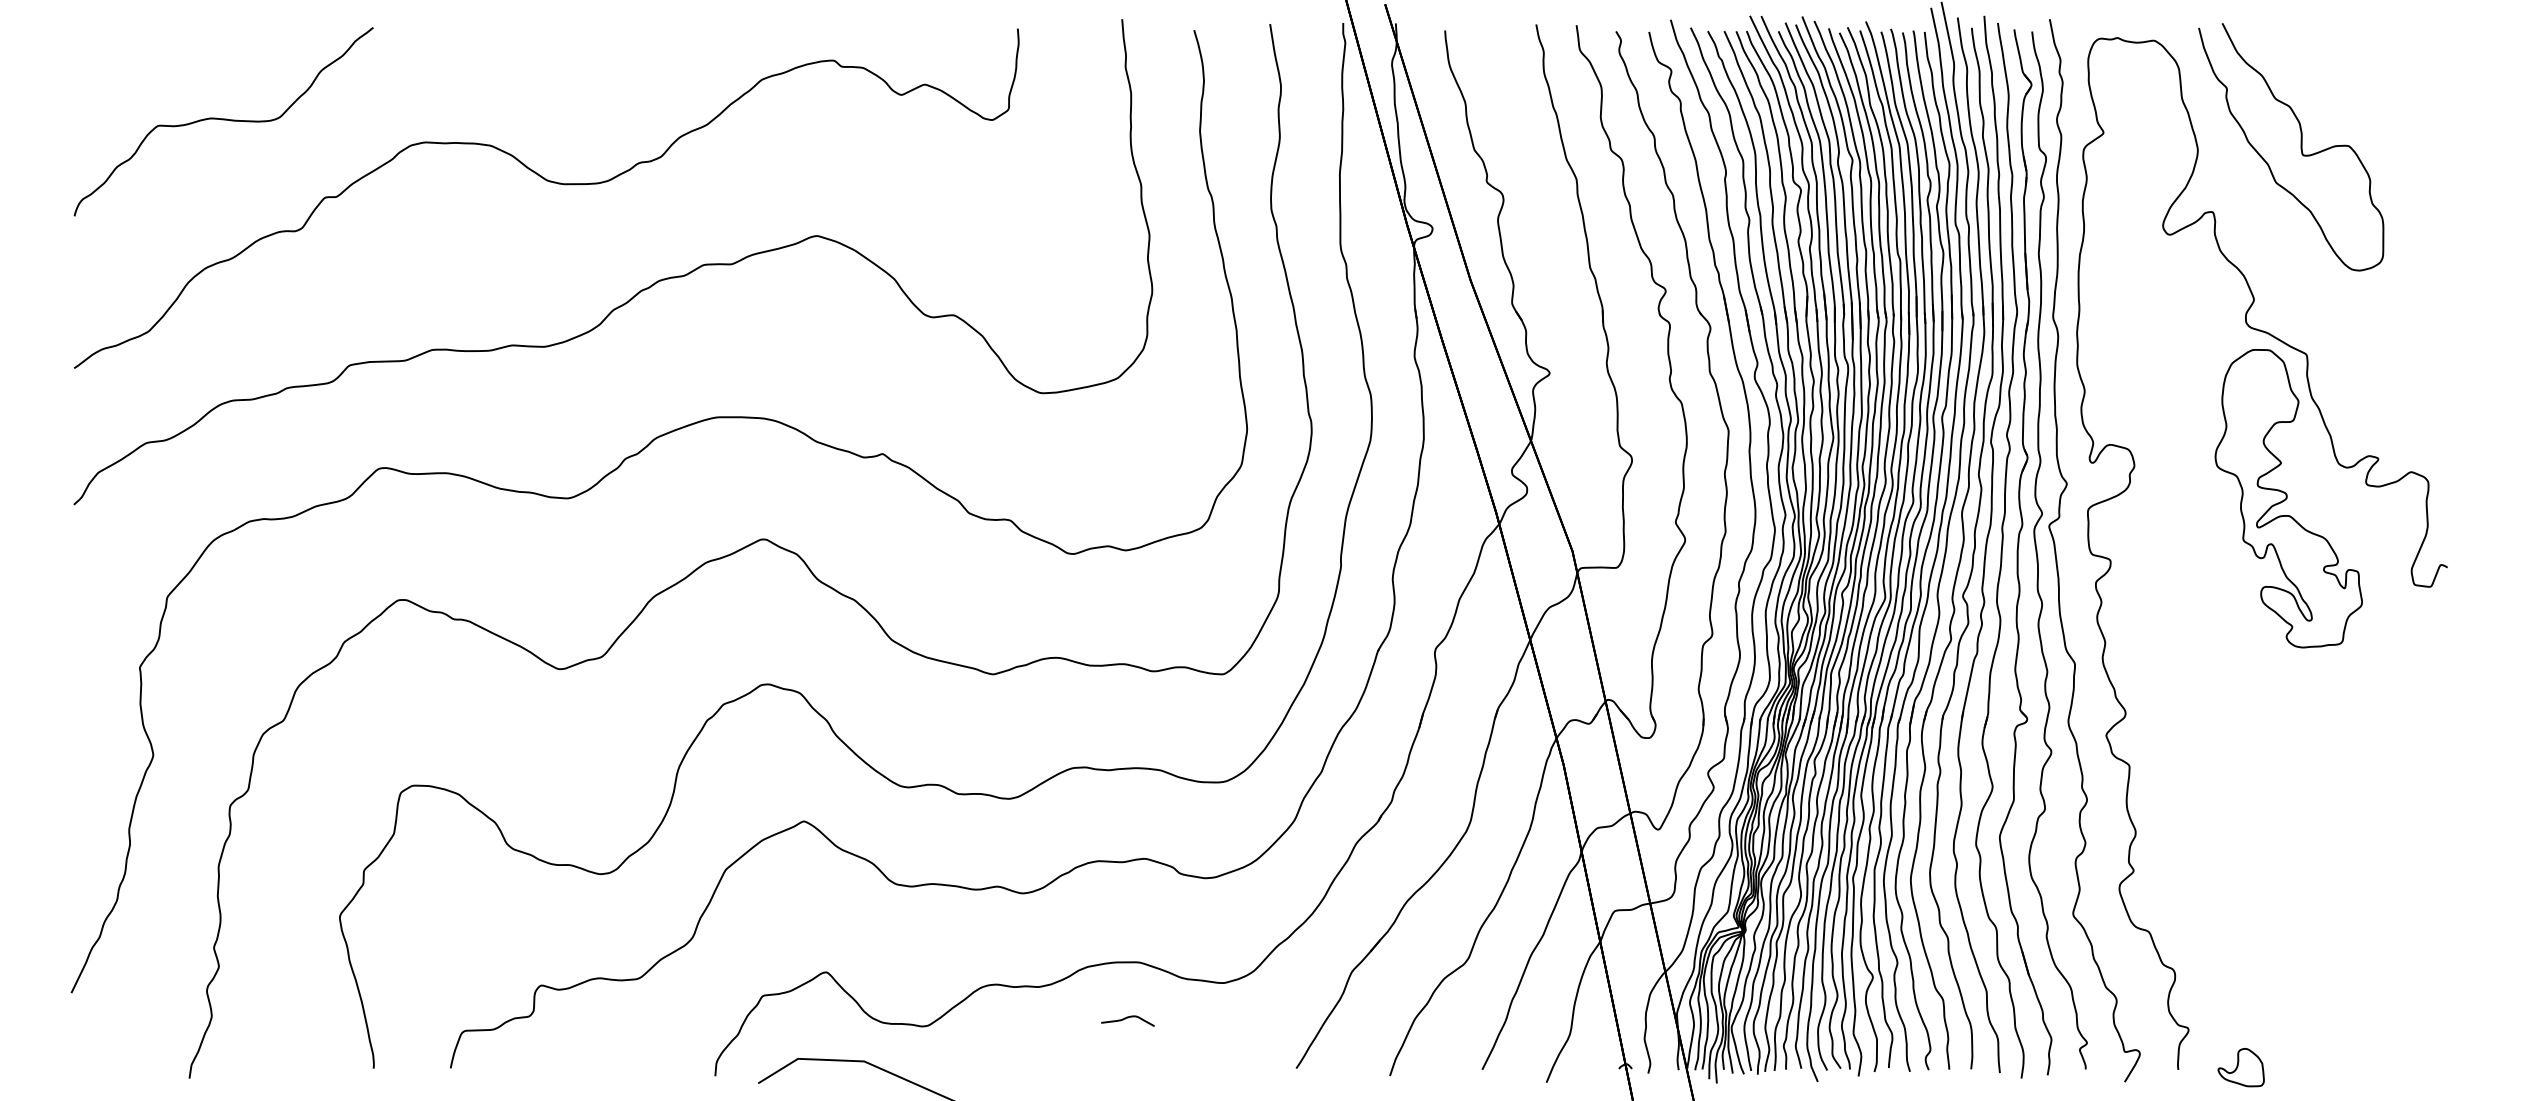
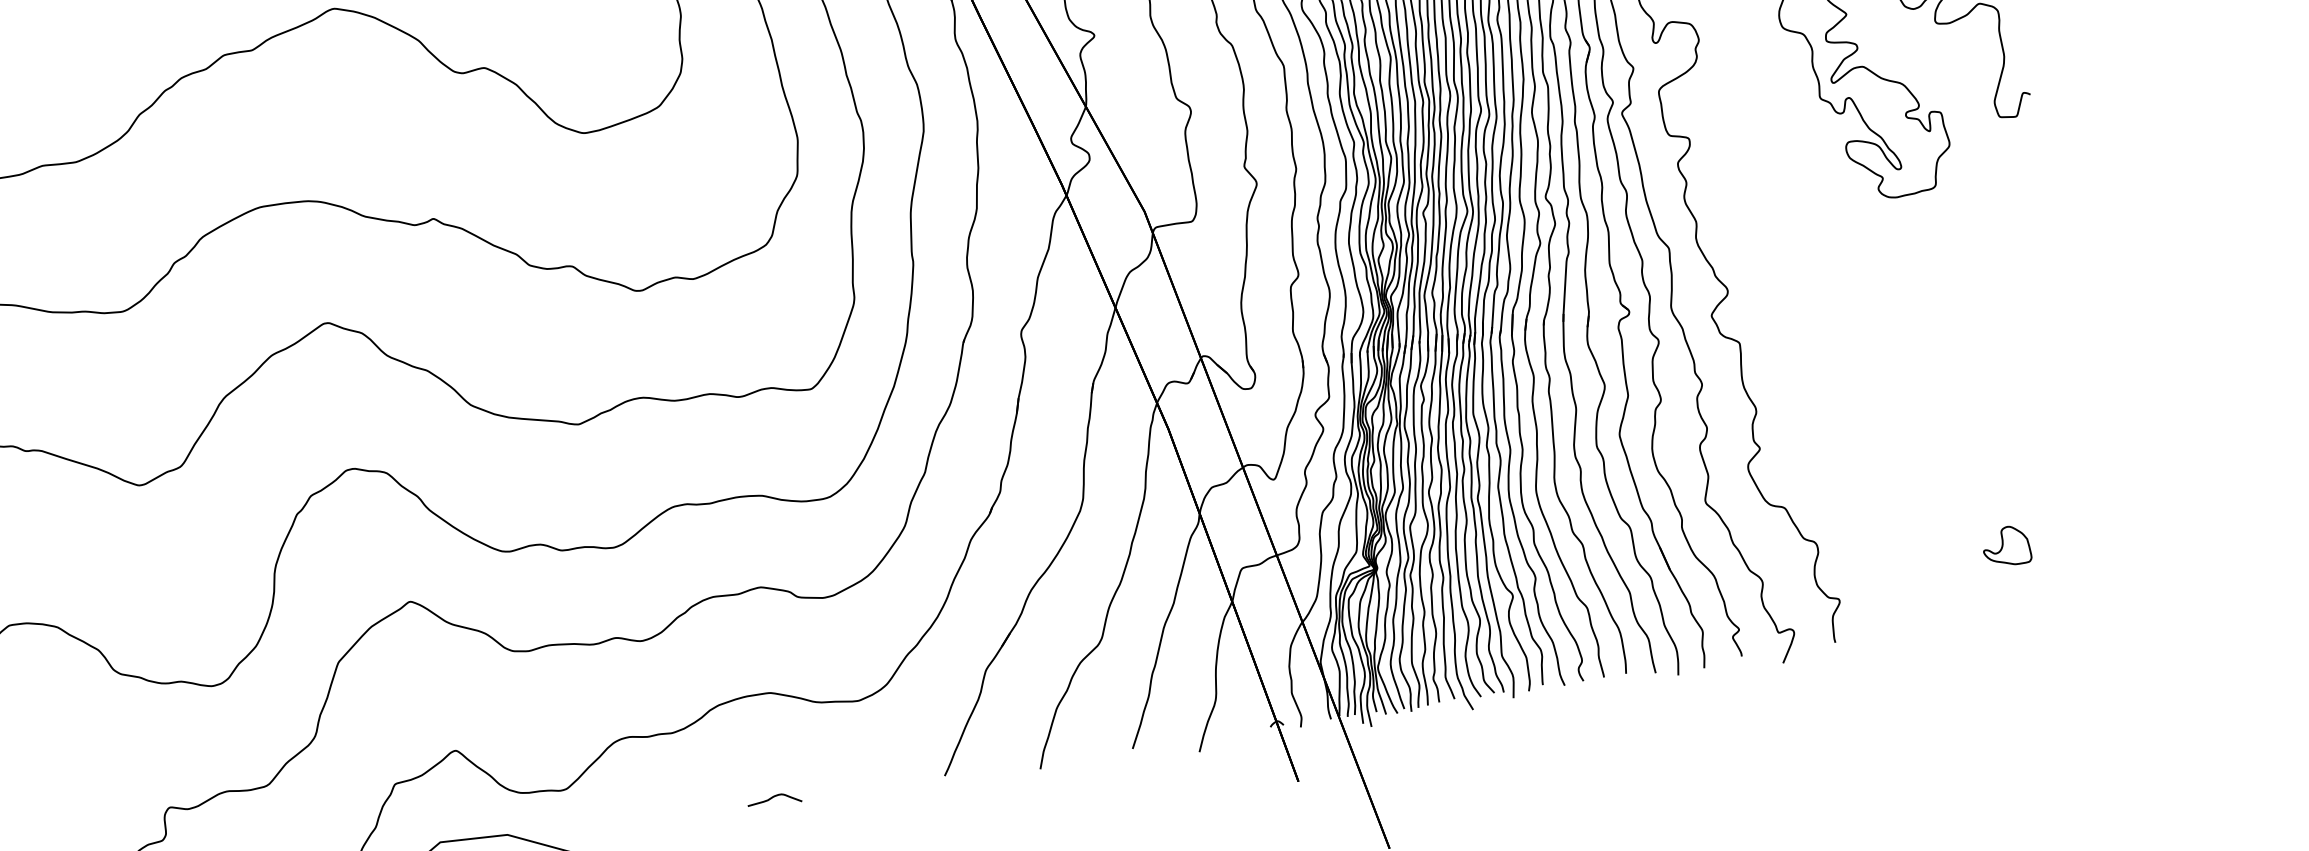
curve: (1127, 1018) -> (773, 797), moved
part: (2240, 1067) -> (2005, 546), moved

